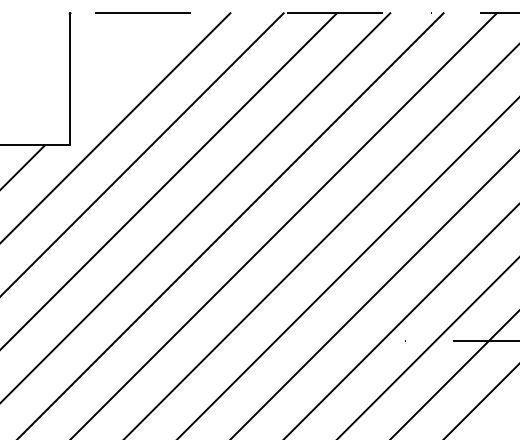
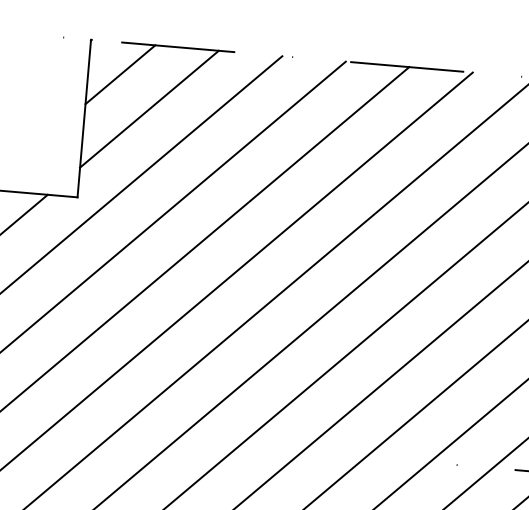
line: (96, 40) -> (120, 75), added
line: (123, 66) -> (149, 108), added

